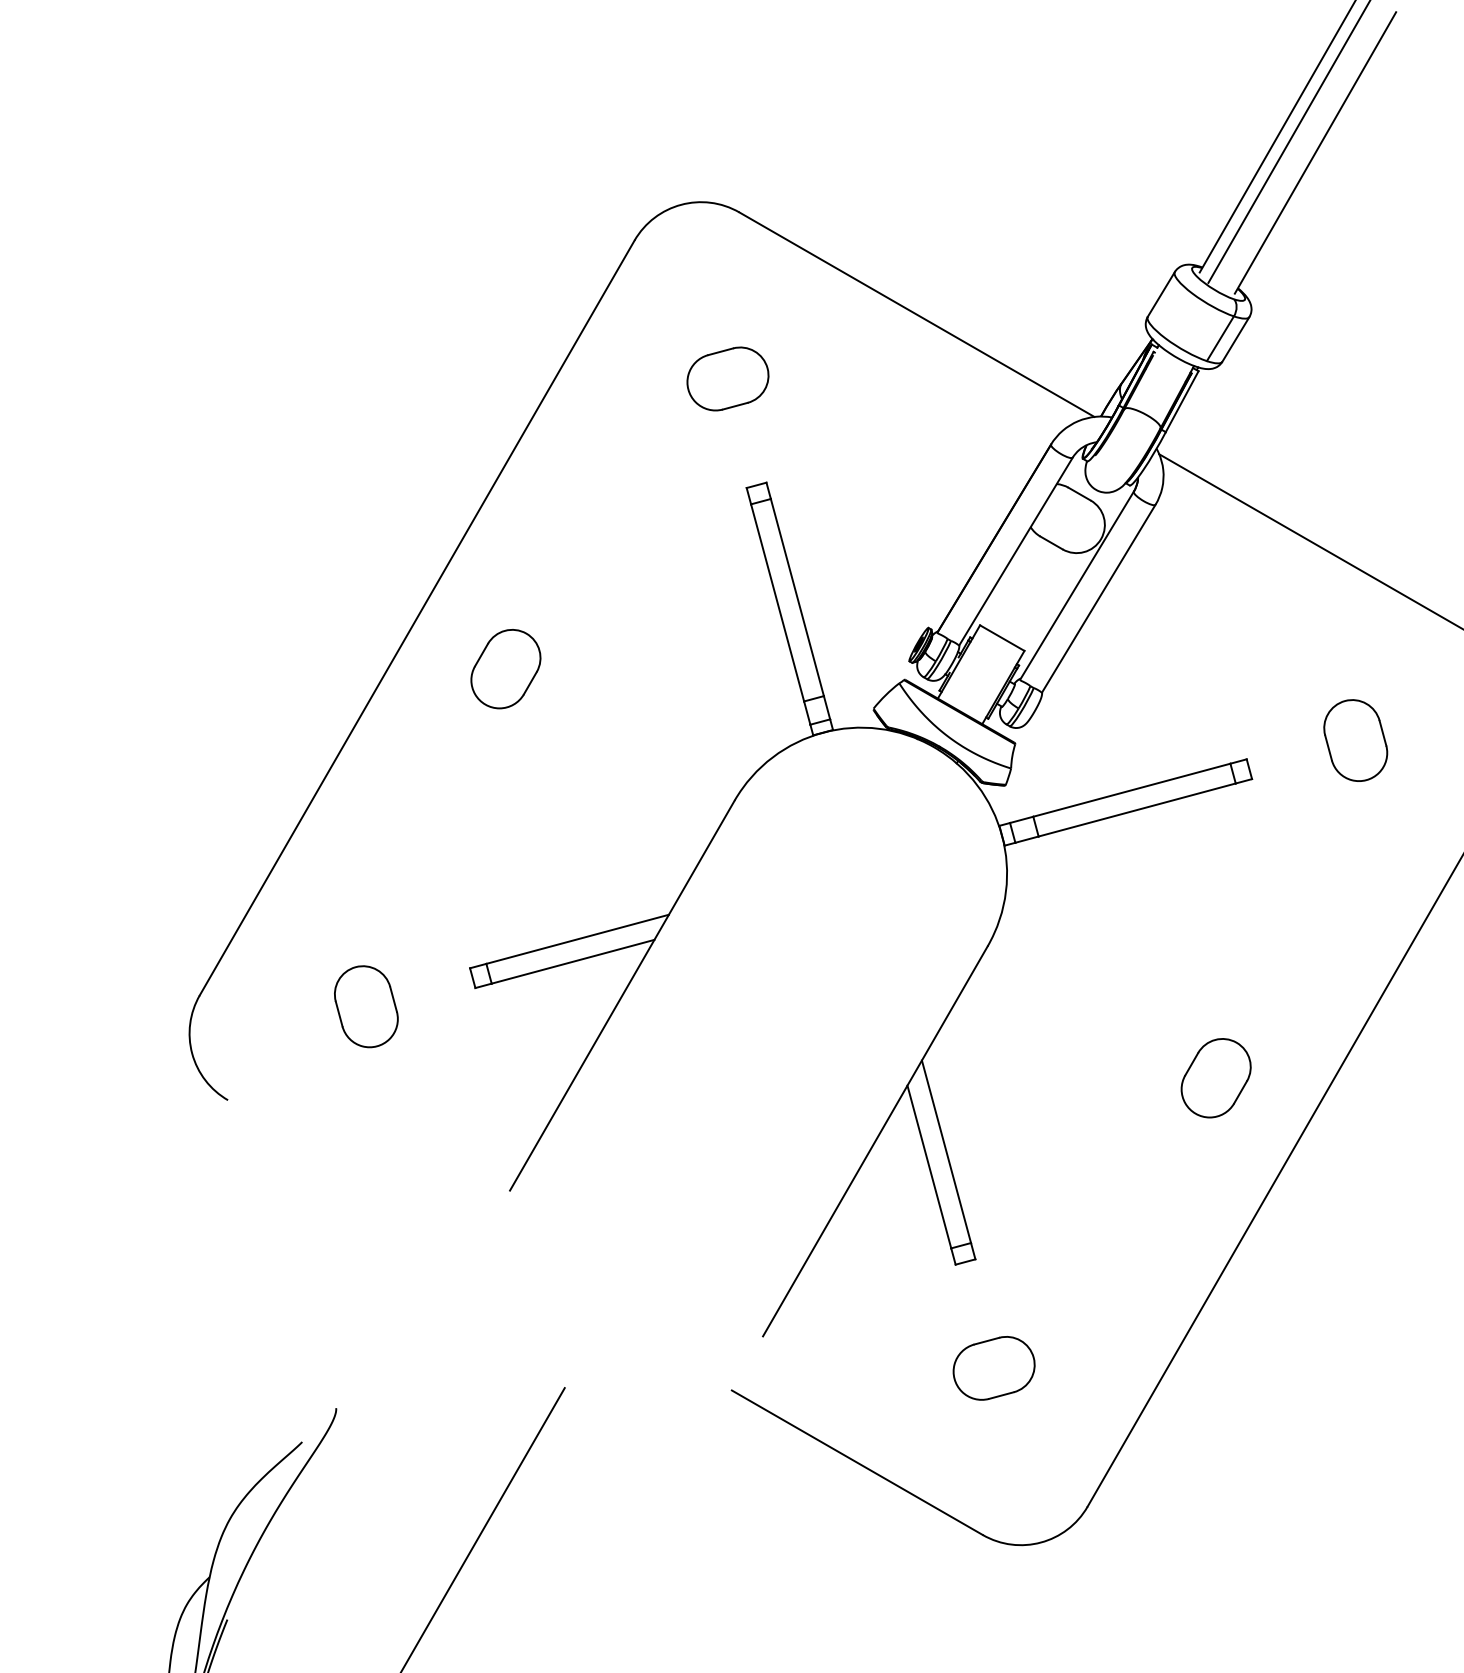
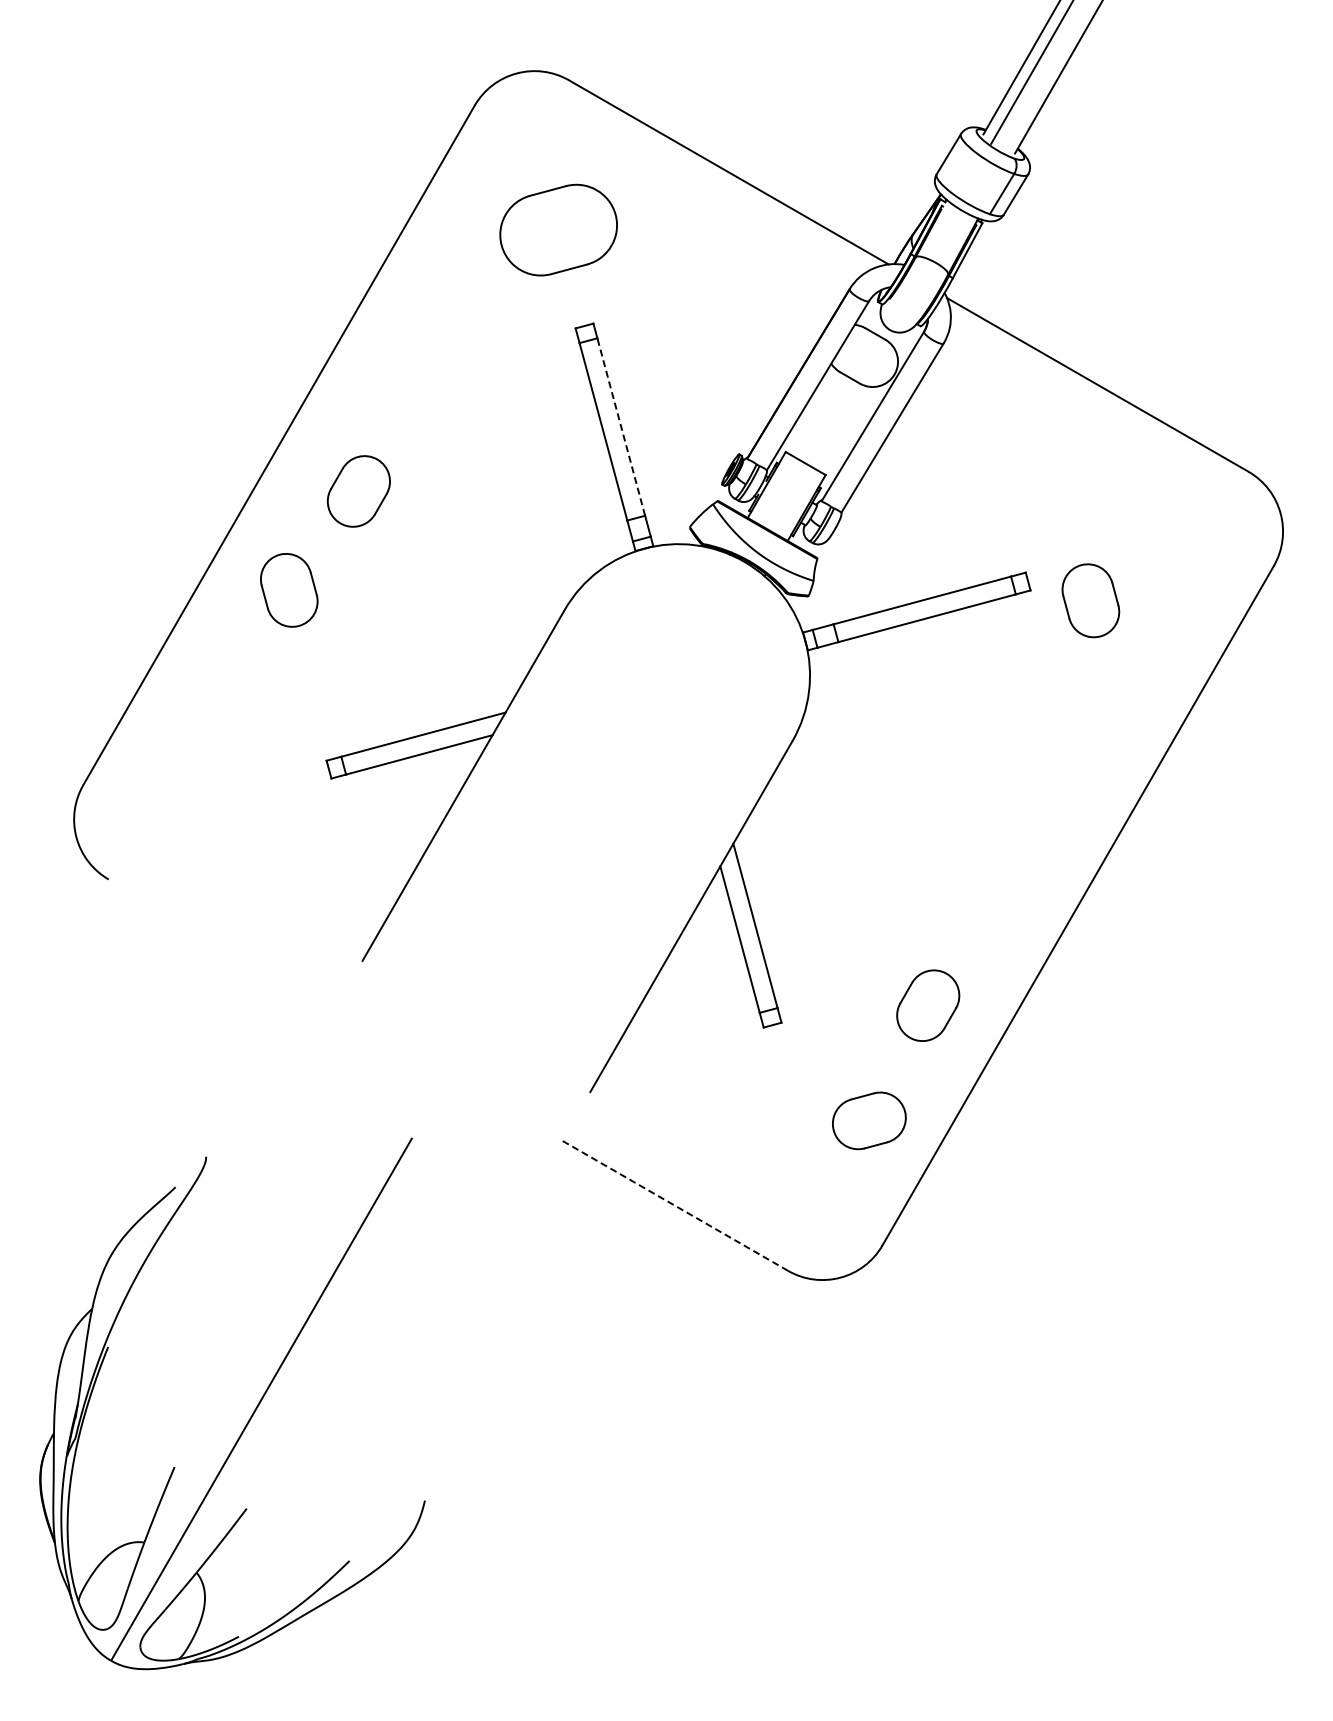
part: (727, 379) -> (558, 230), size x1.6
line: (797, 598) -> (621, 427), solid -> dashed
part: (1355, 740) -> (1090, 600), moved
part: (366, 1006) -> (289, 590), moved
part: (1216, 1077) -> (928, 1005), moved
part: (994, 1367) -> (869, 1120), moved
line: (856, 1462) -> (674, 1205), solid -> dashed

